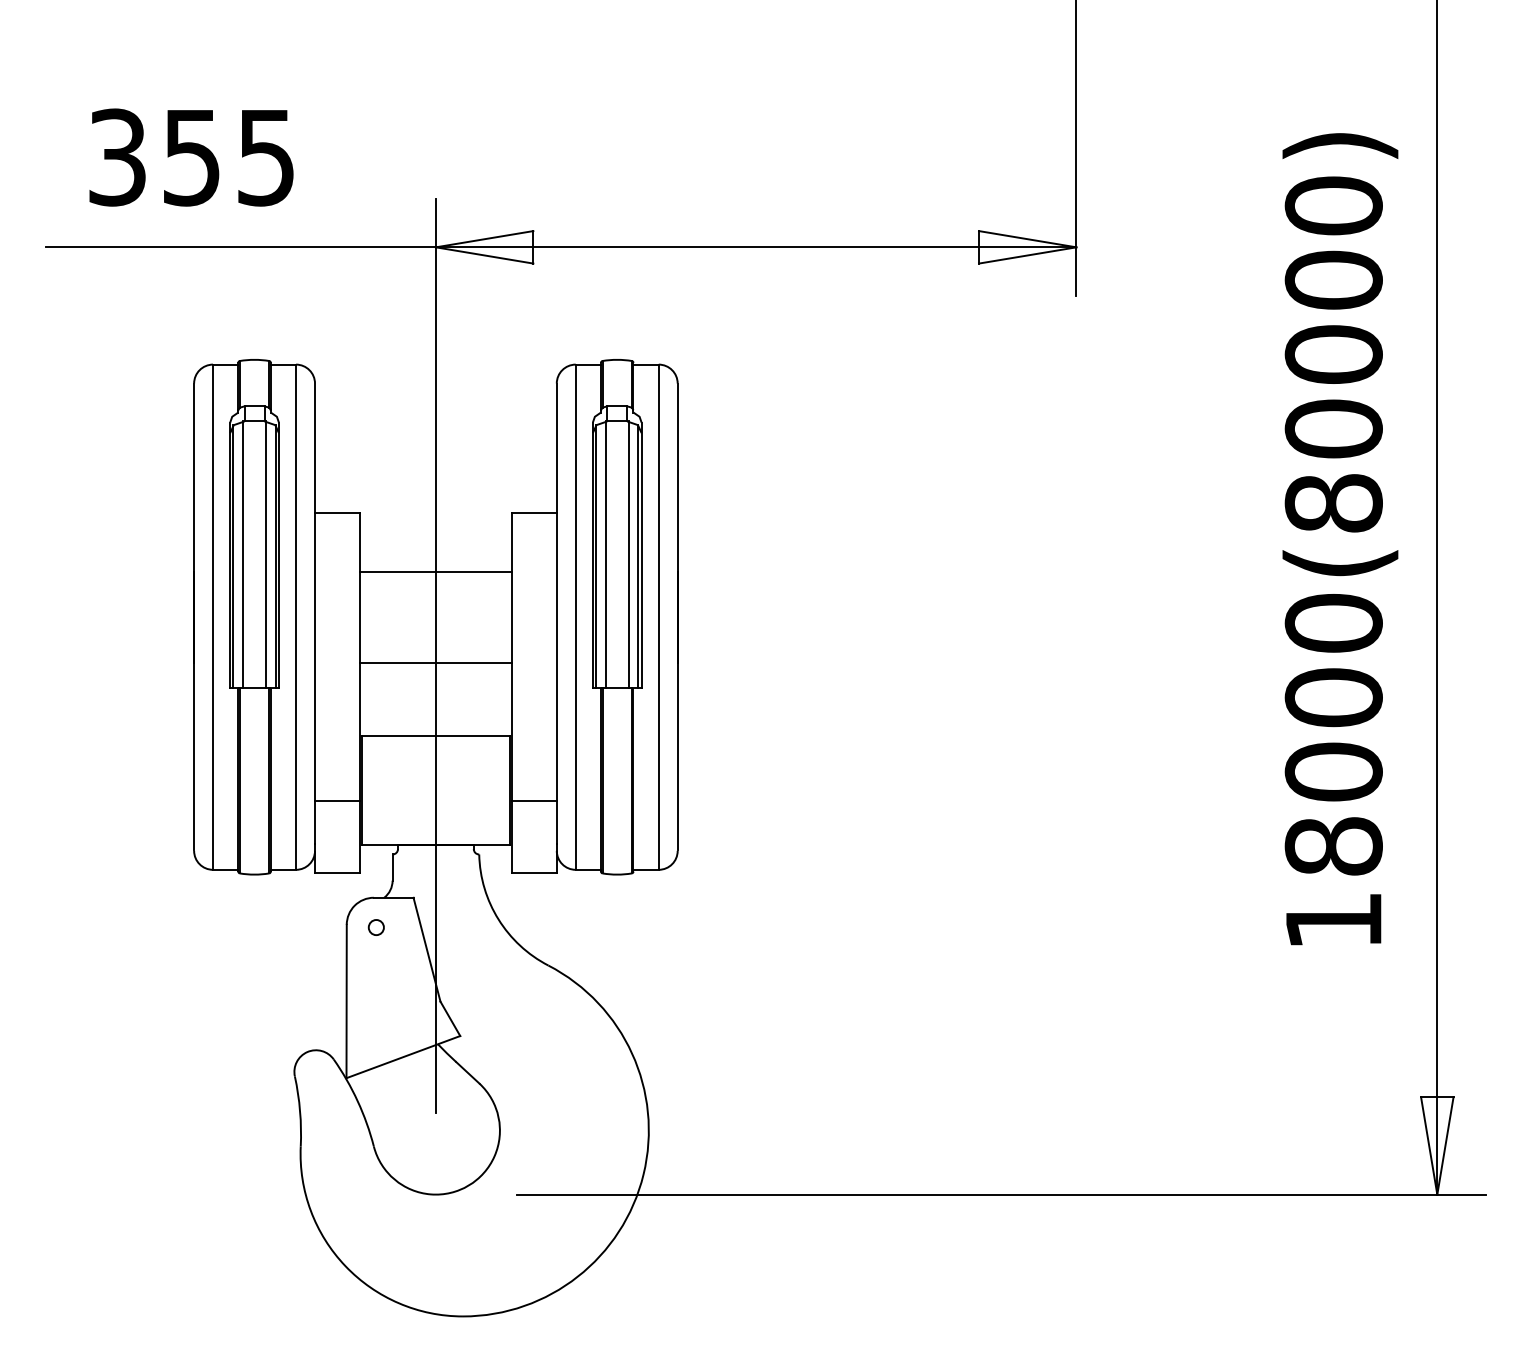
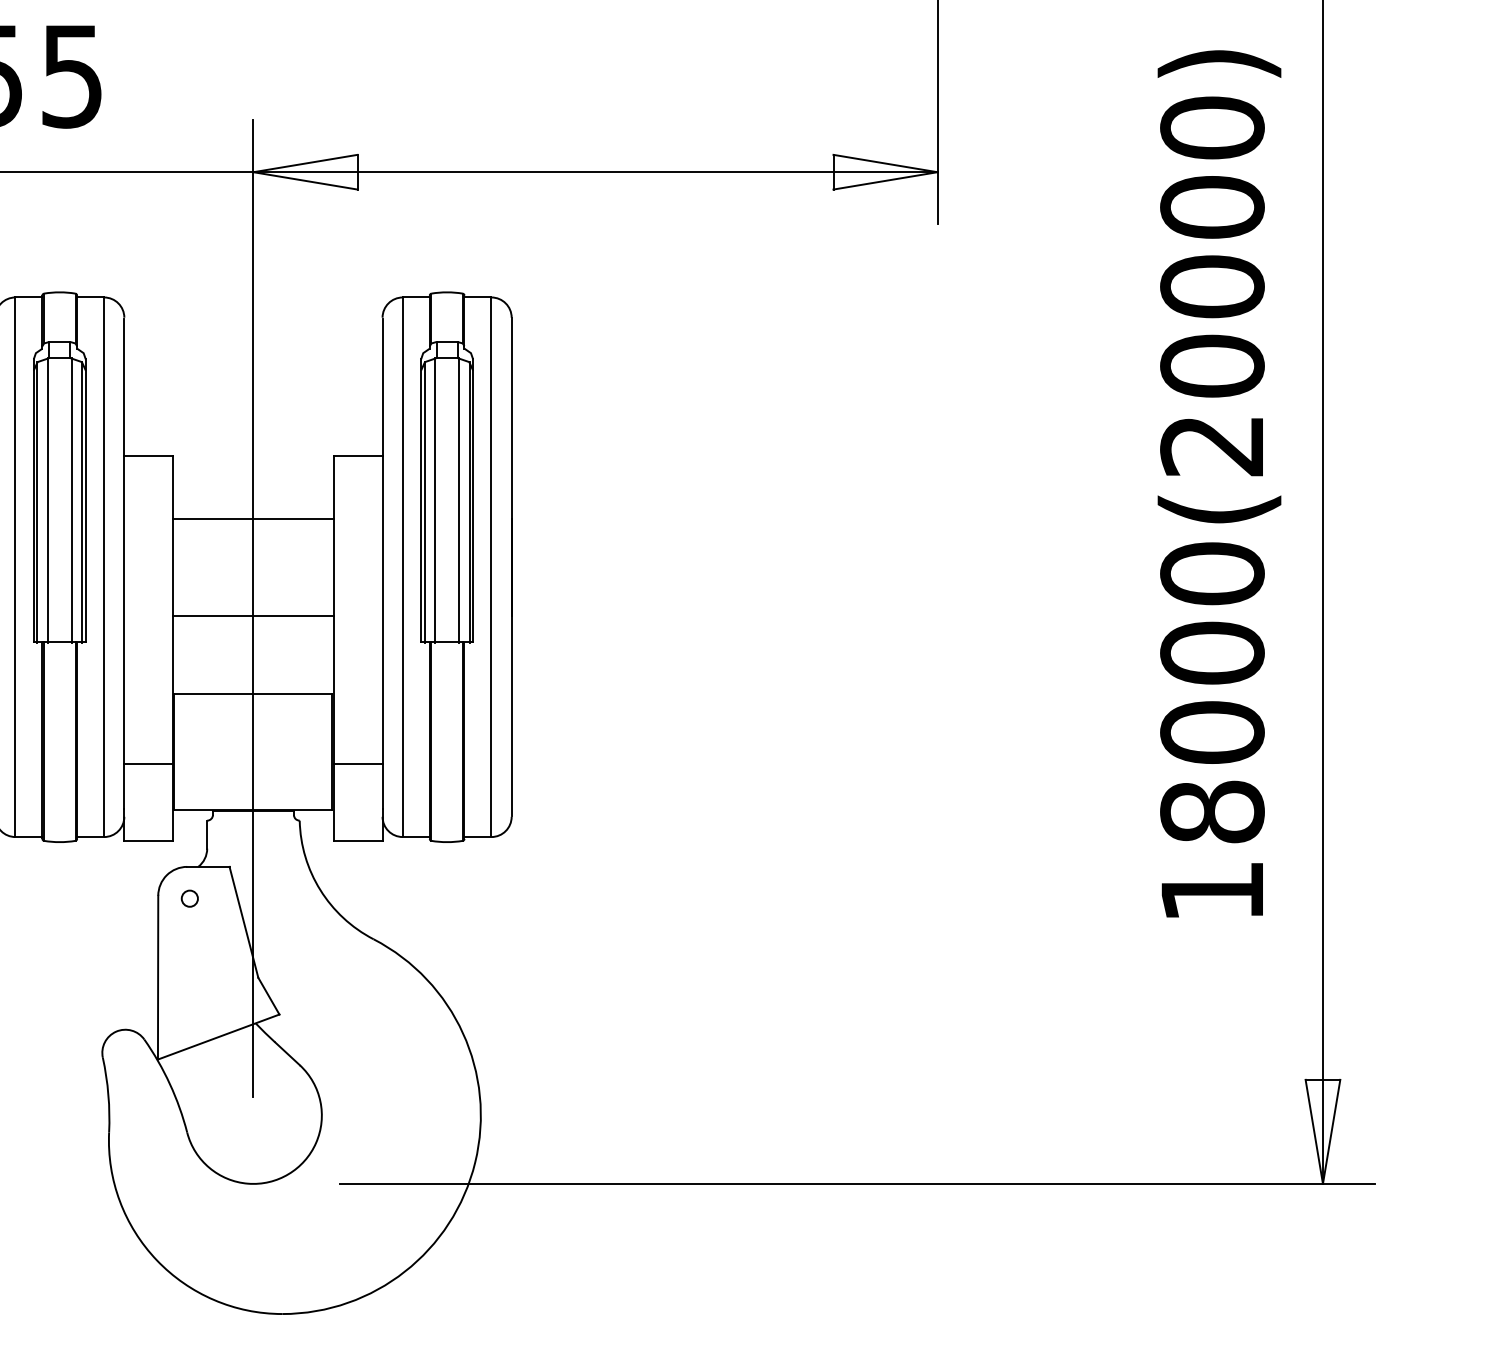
text: (1333, 503) -> (1212, 445), 18000(80000) -> 18000(20000)

